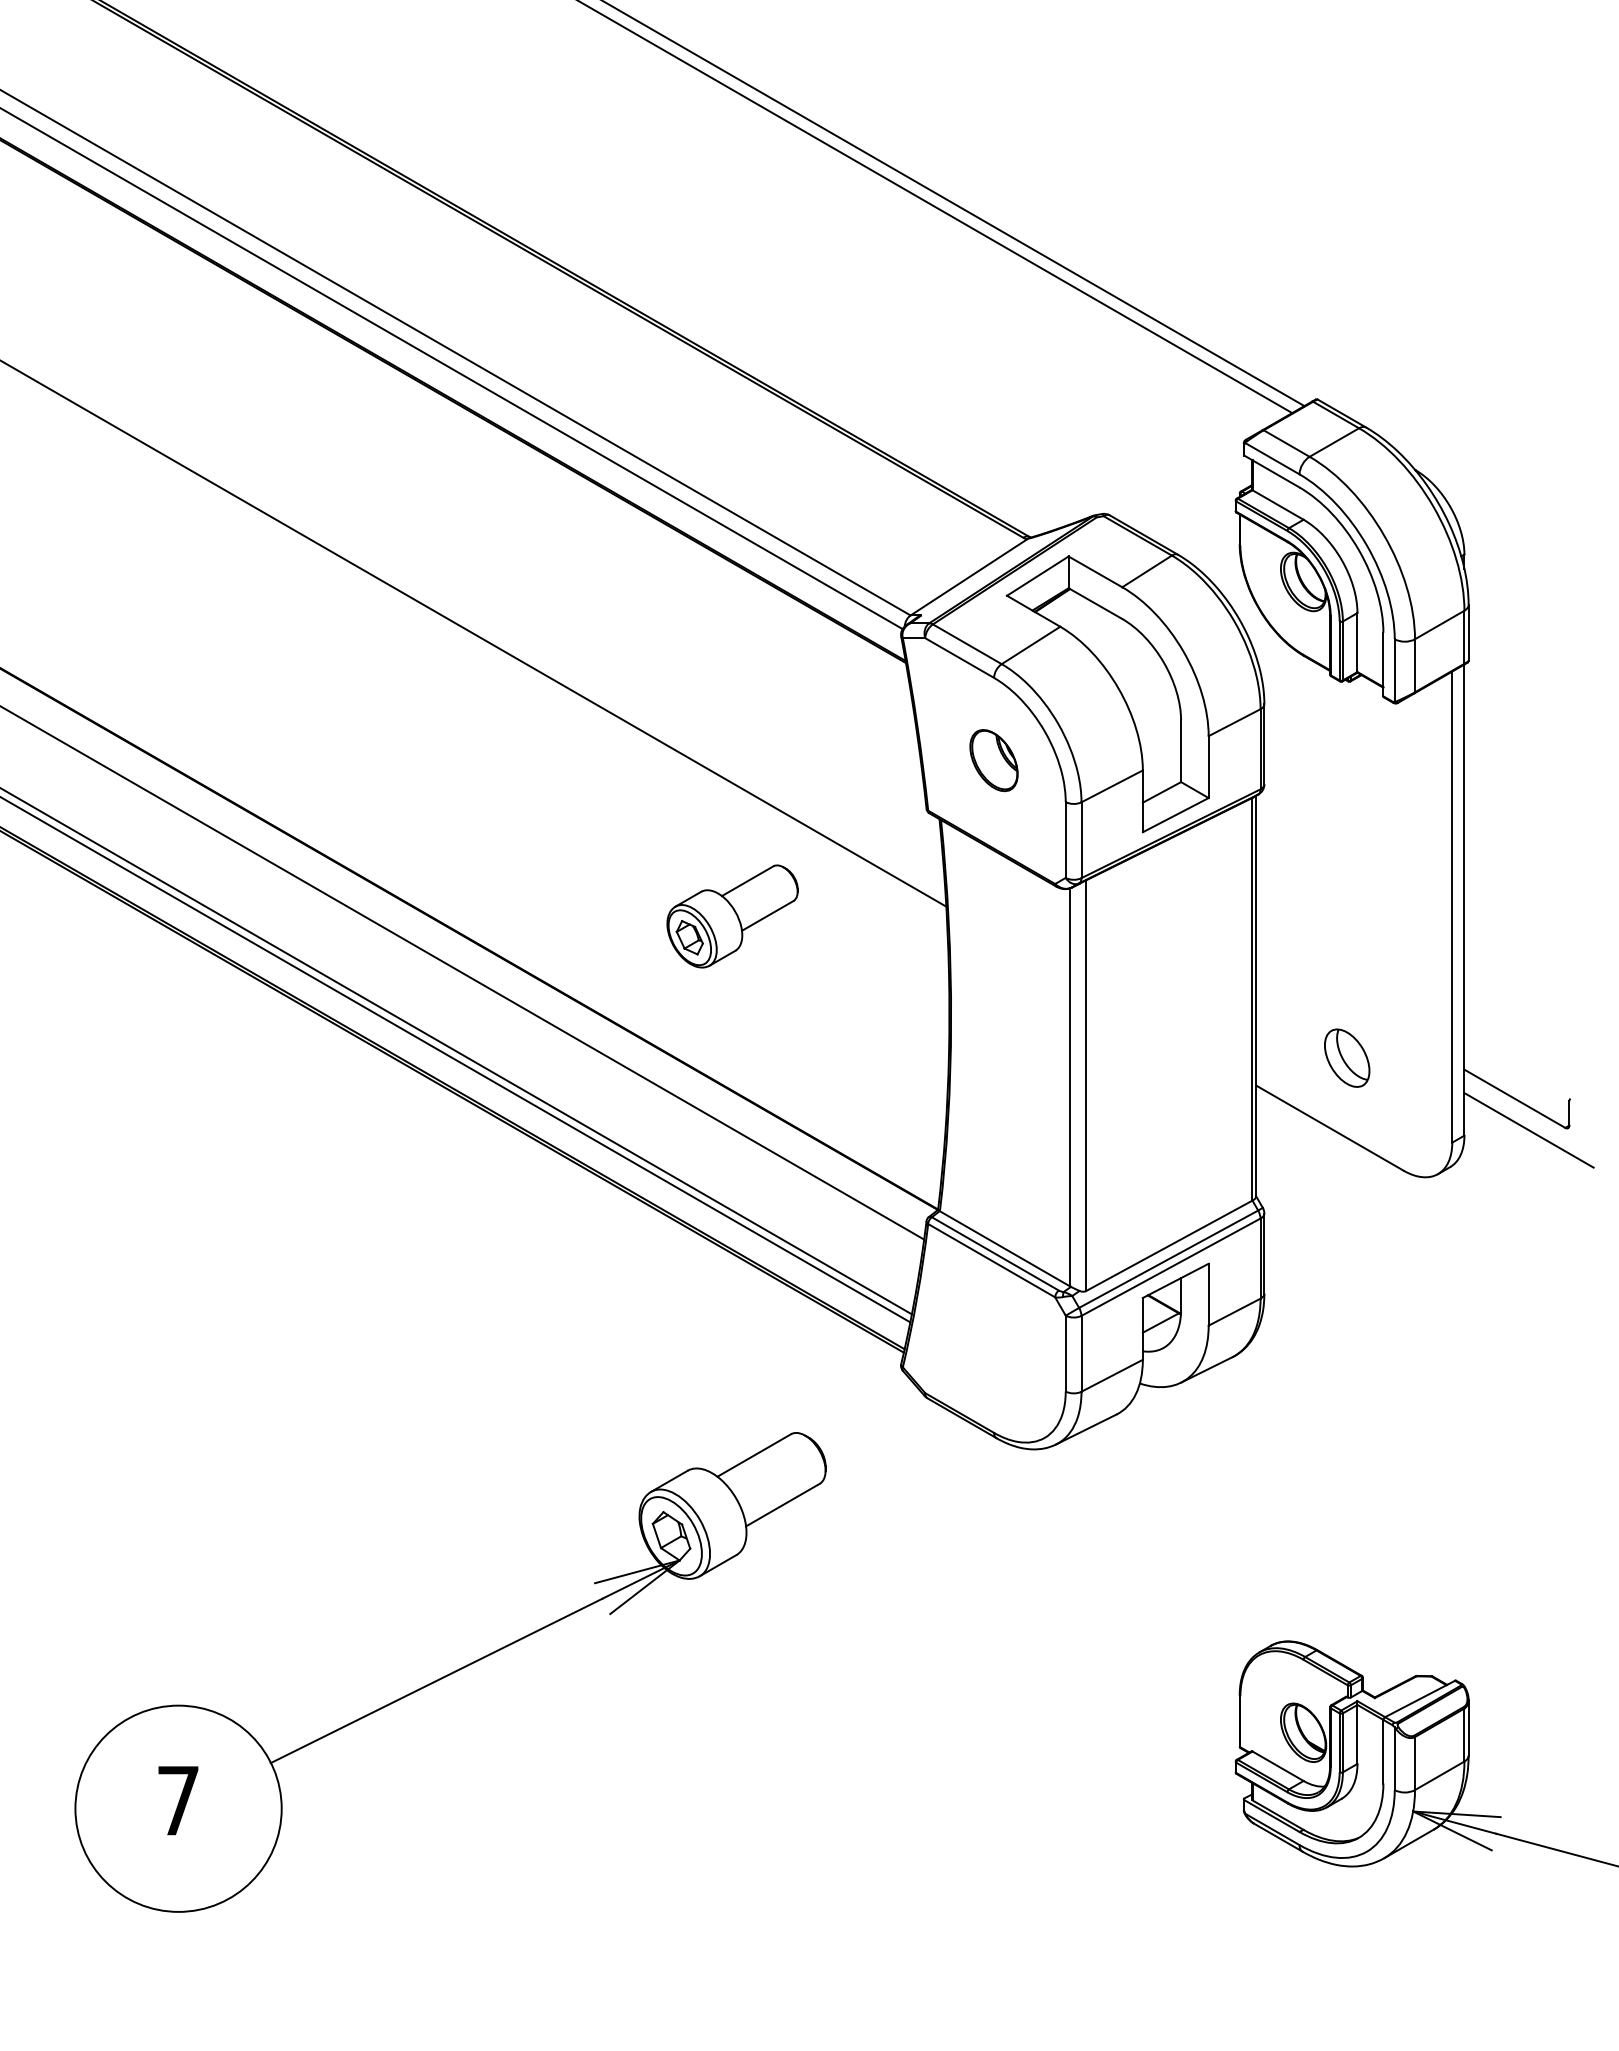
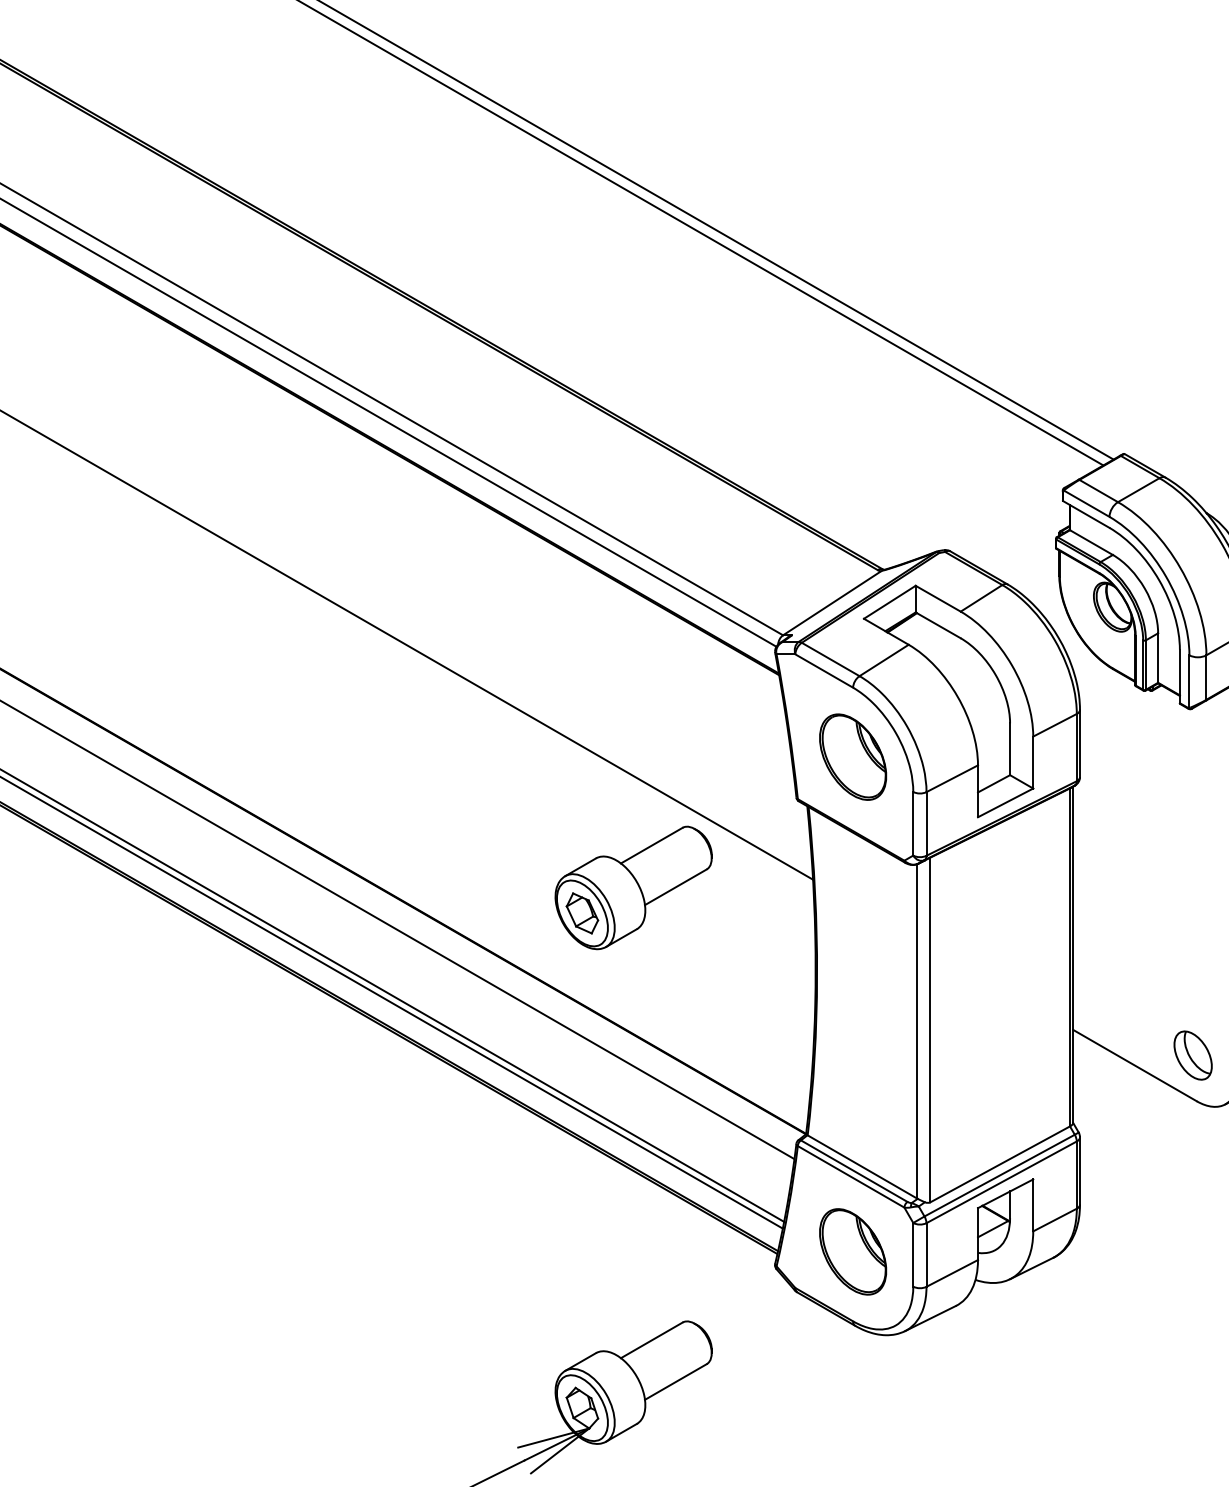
part: (993, 760) -> (852, 757), size x1.67
part: (732, 916) -> (633, 887), size x1.43
part: (1347, 1057) -> (1193, 1054), moved
part: (993, 1349) -> (852, 1251), added

